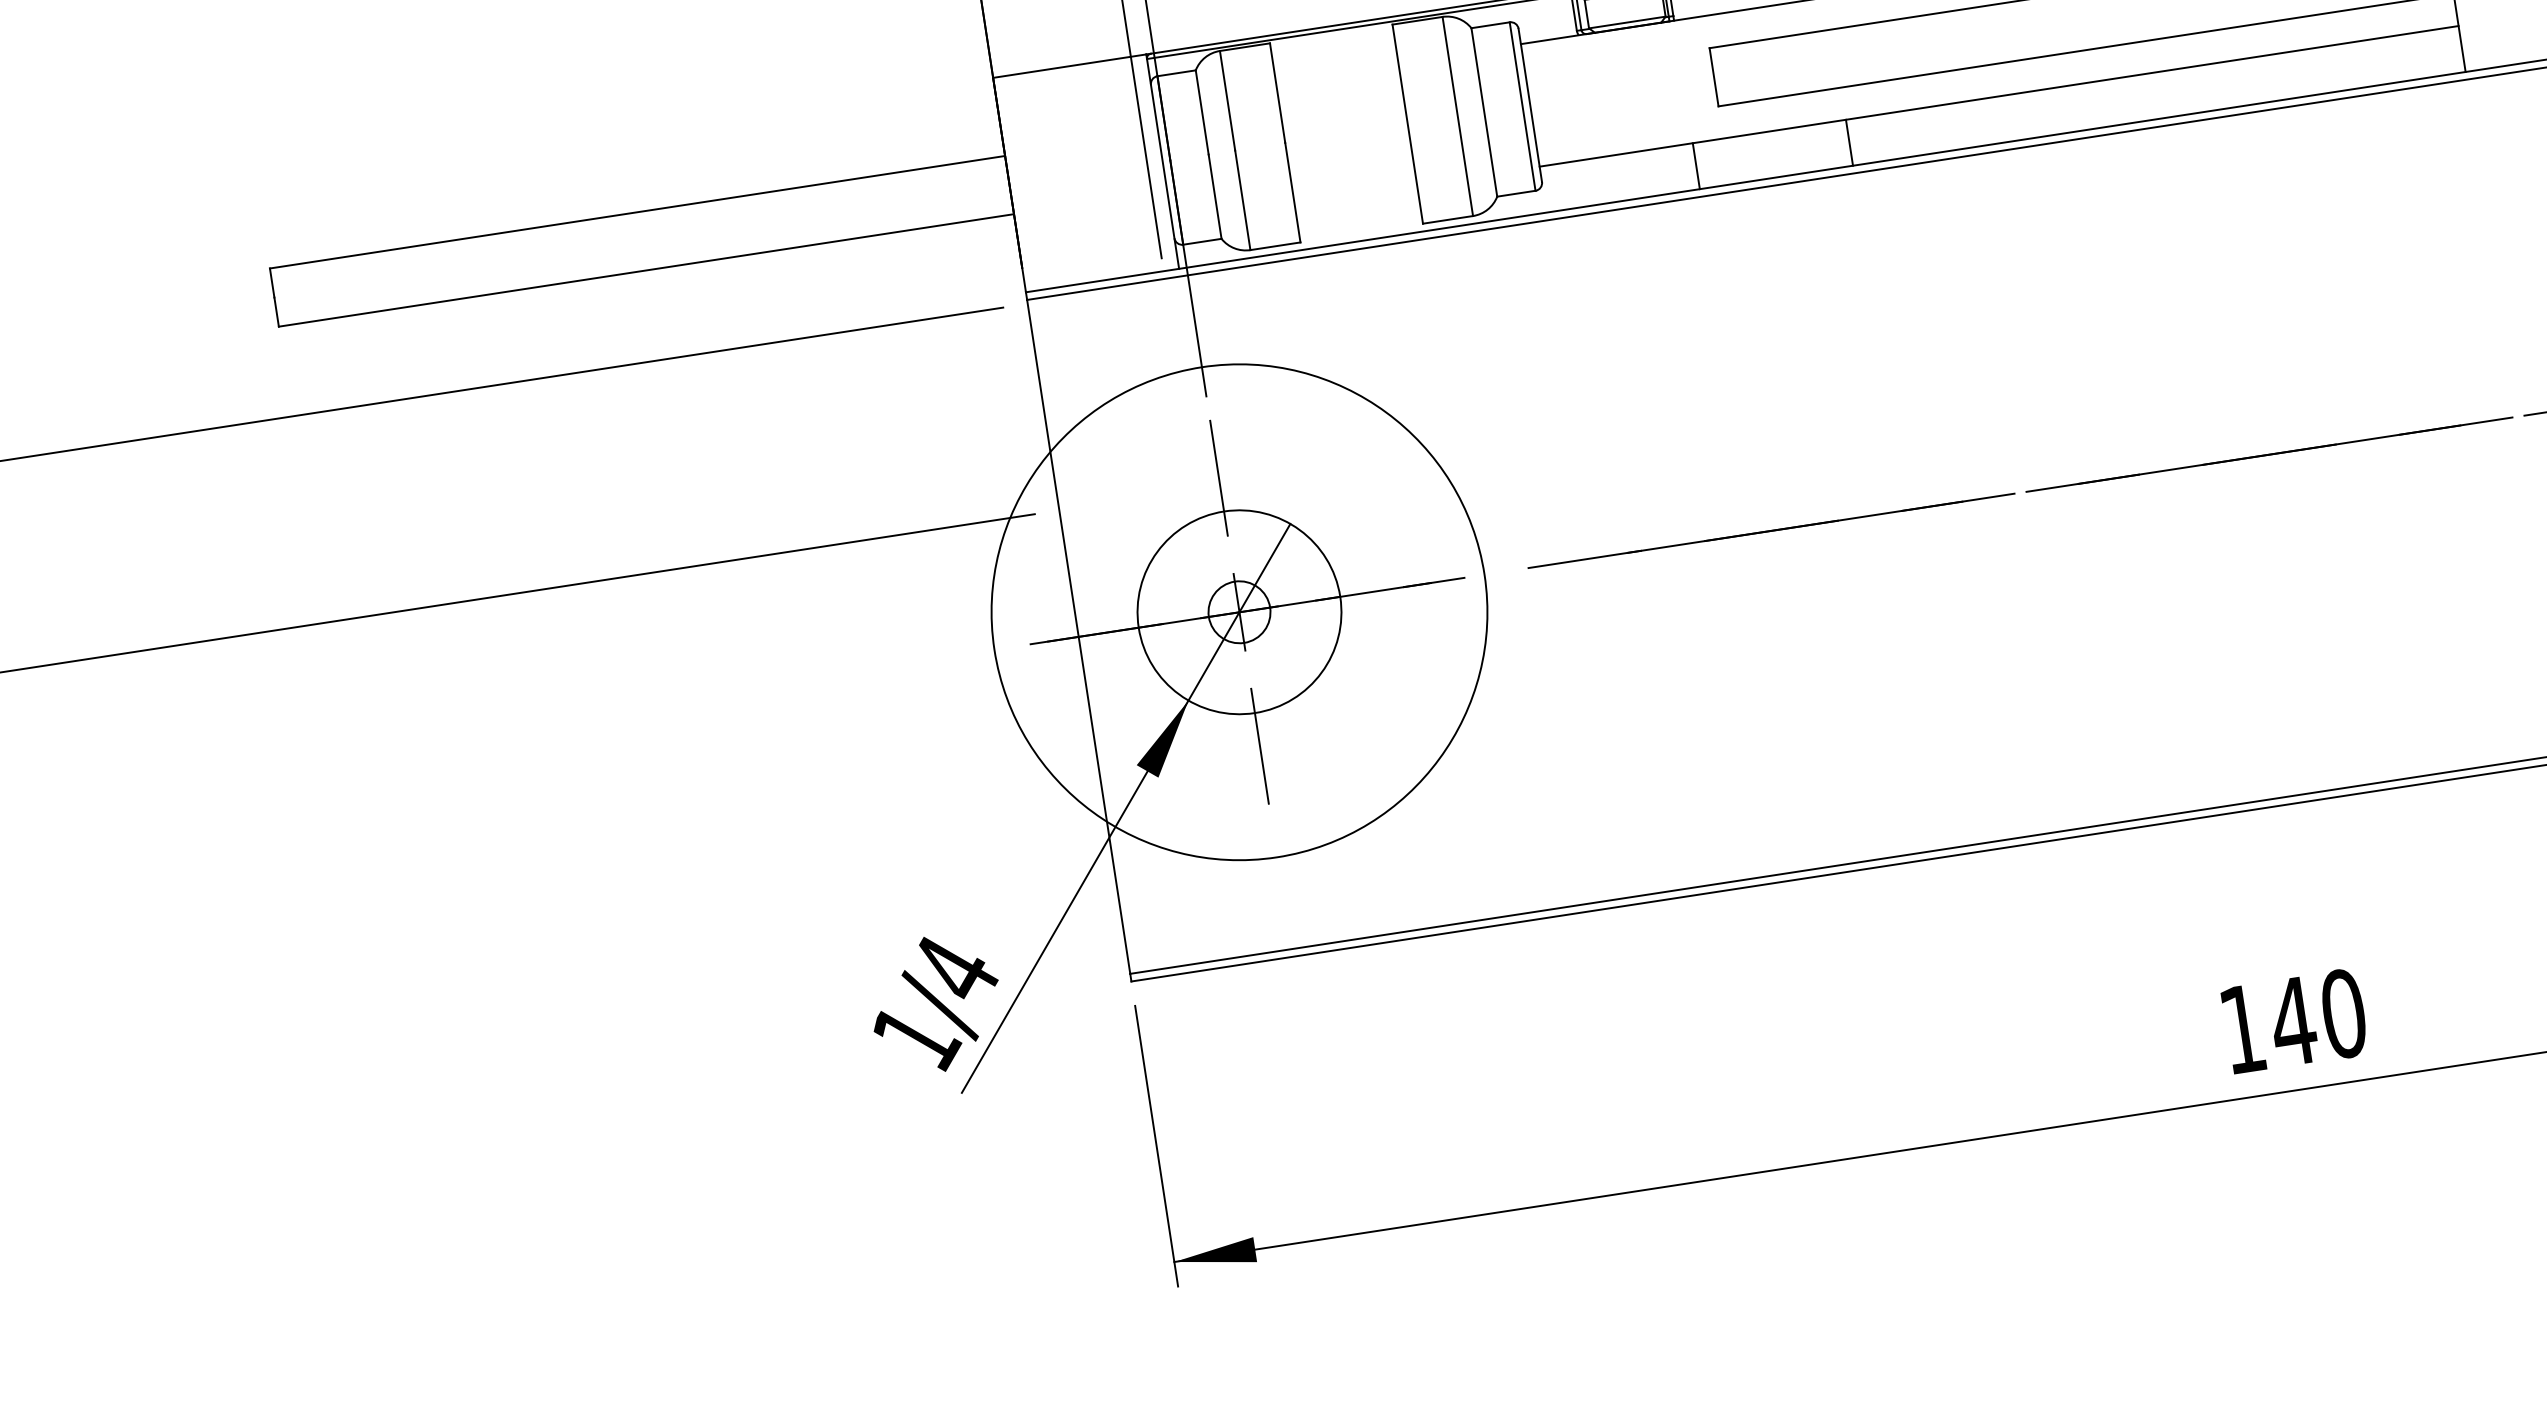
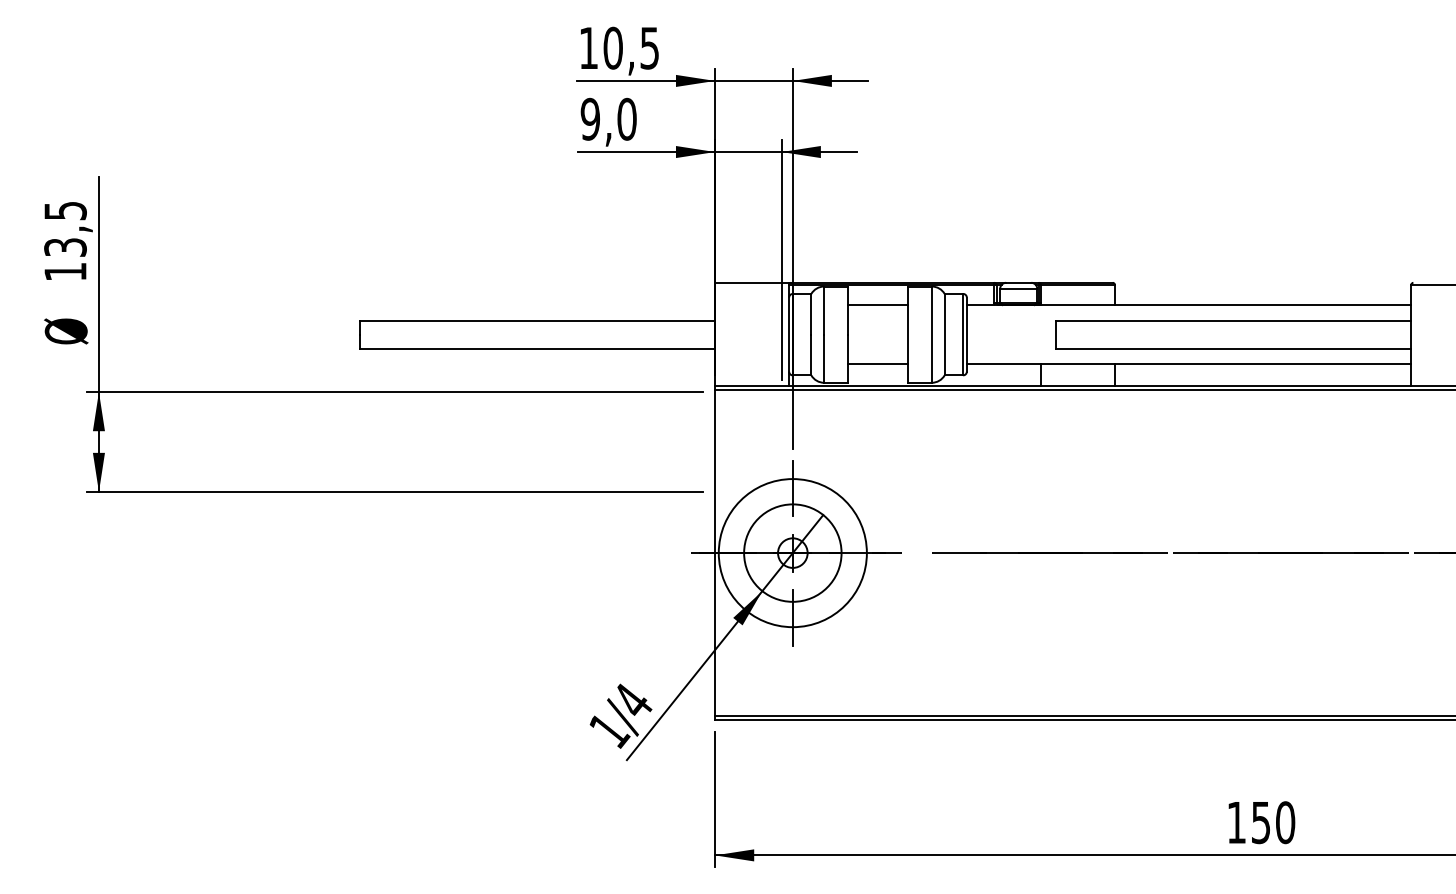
line: (1336, 73) -> (877, 305), added
line: (1354, 195) -> (877, 364), added
circle: (1238, 613) -> (792, 553), size x0.62
text: (2292, 1023) -> (1260, 823), 140 -> 150

